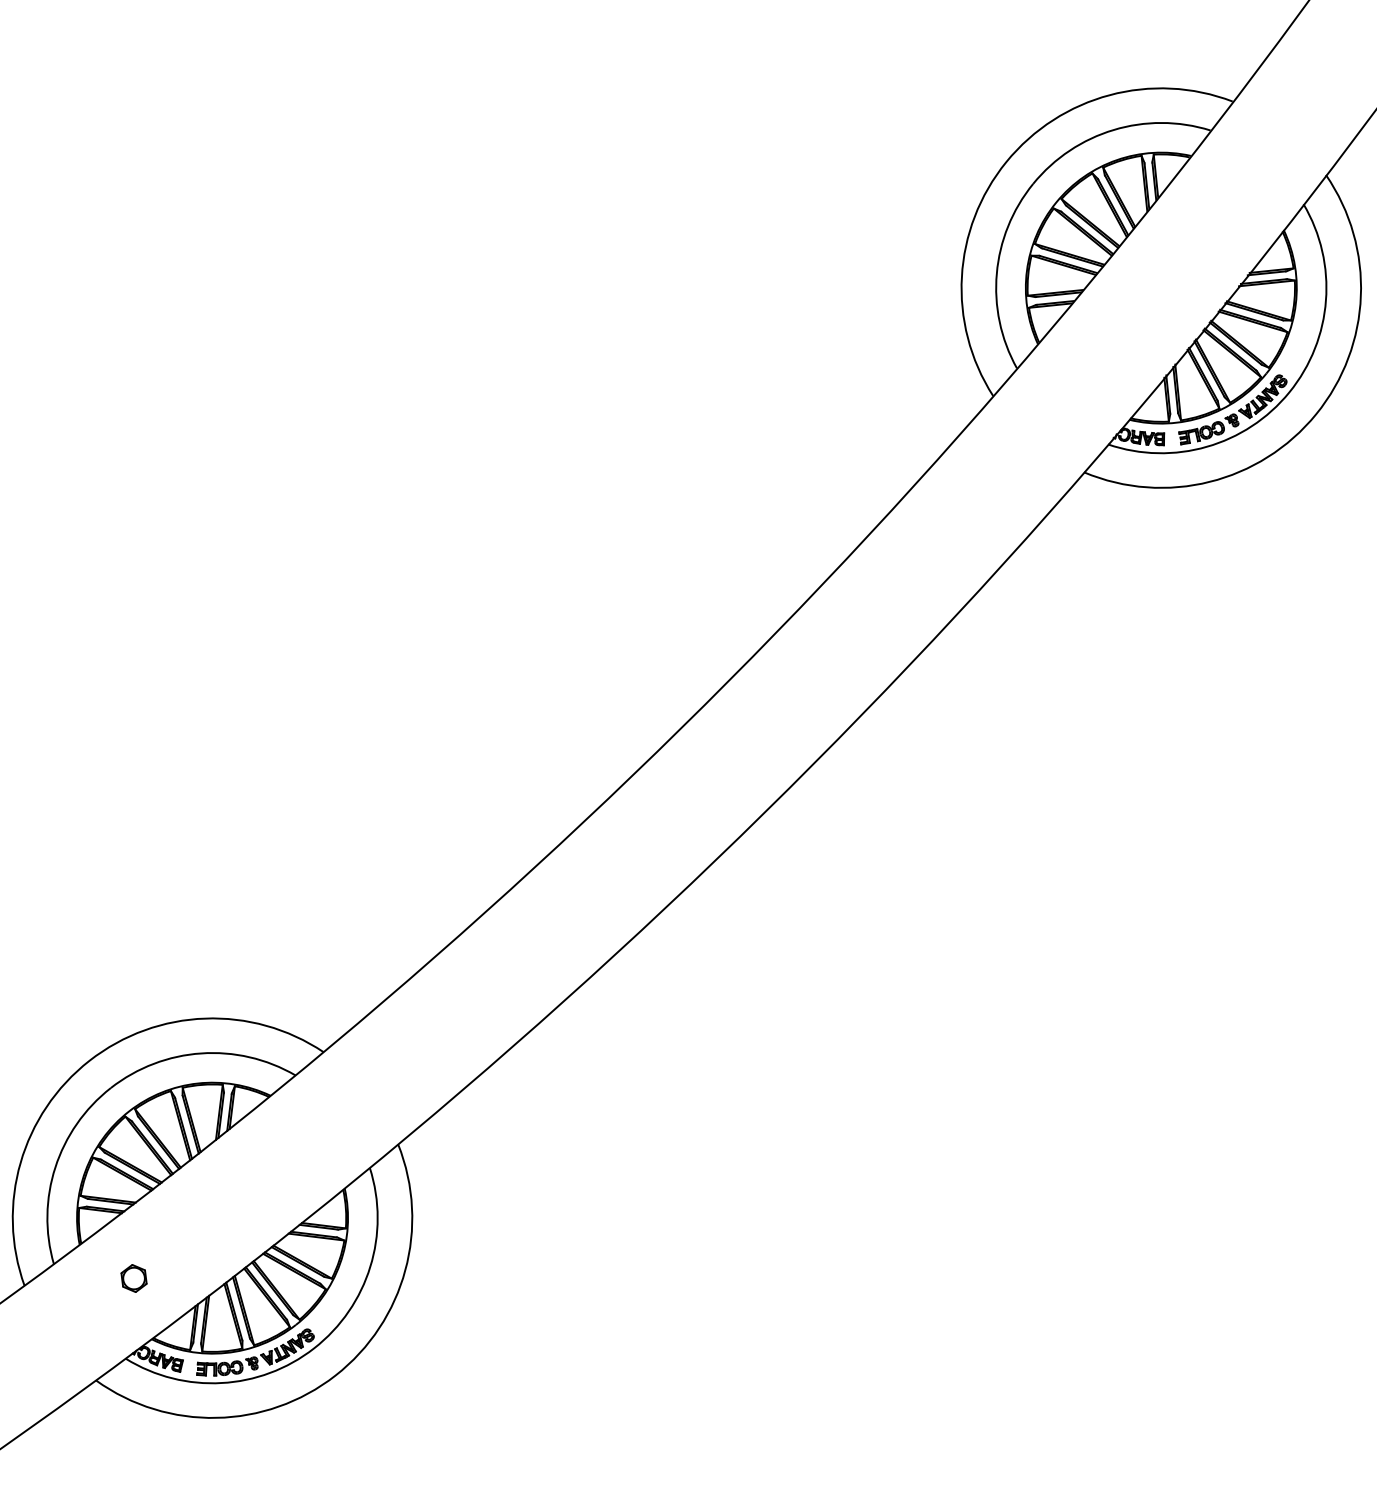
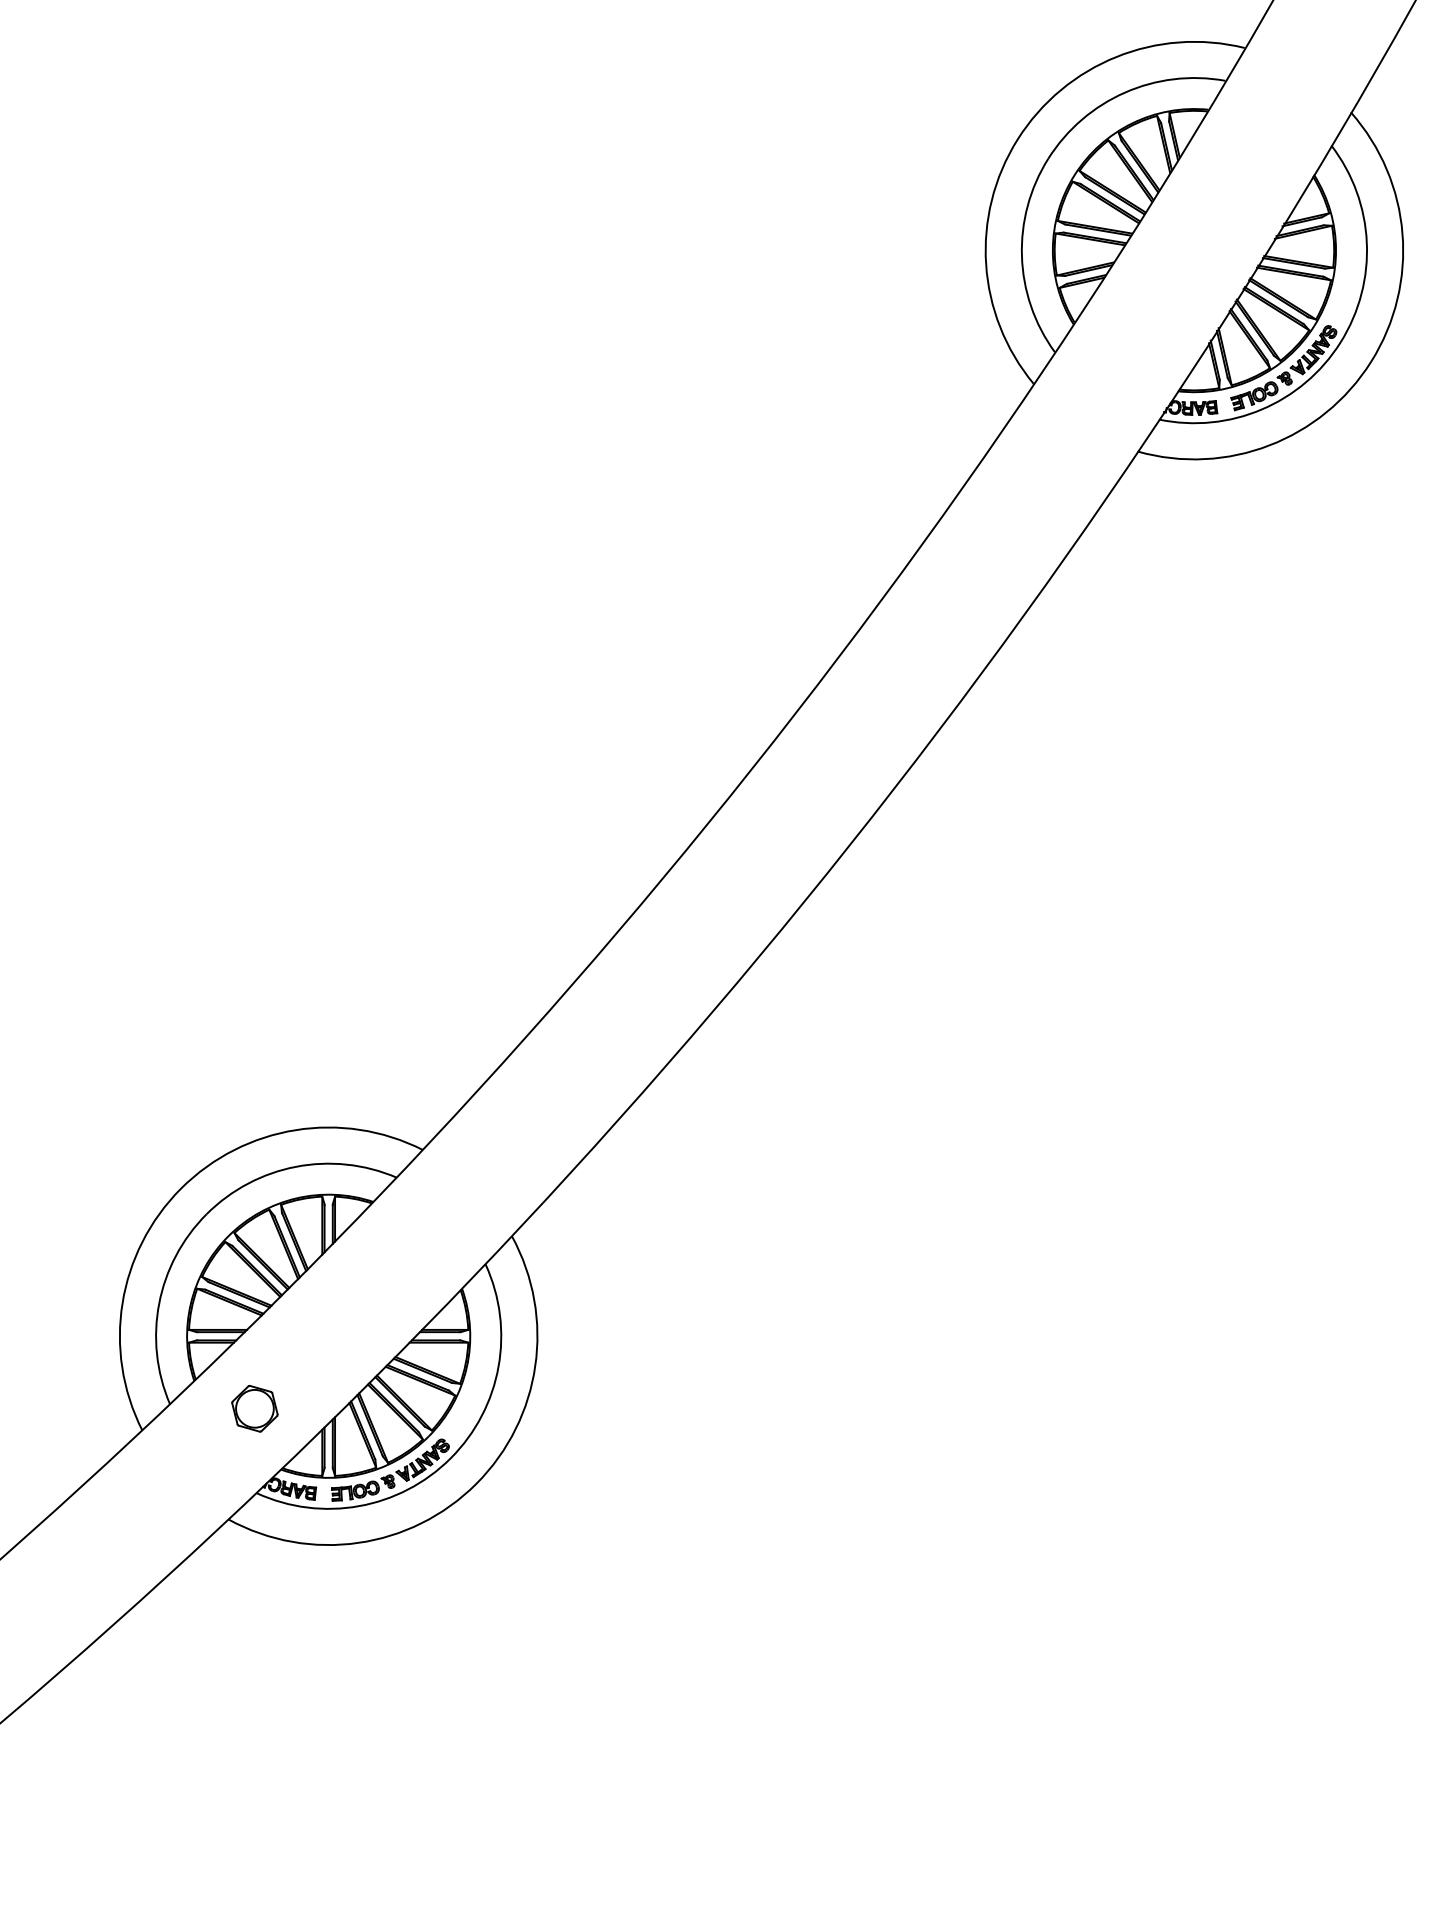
part: (133, 1278) -> (254, 1408), size x1.67

